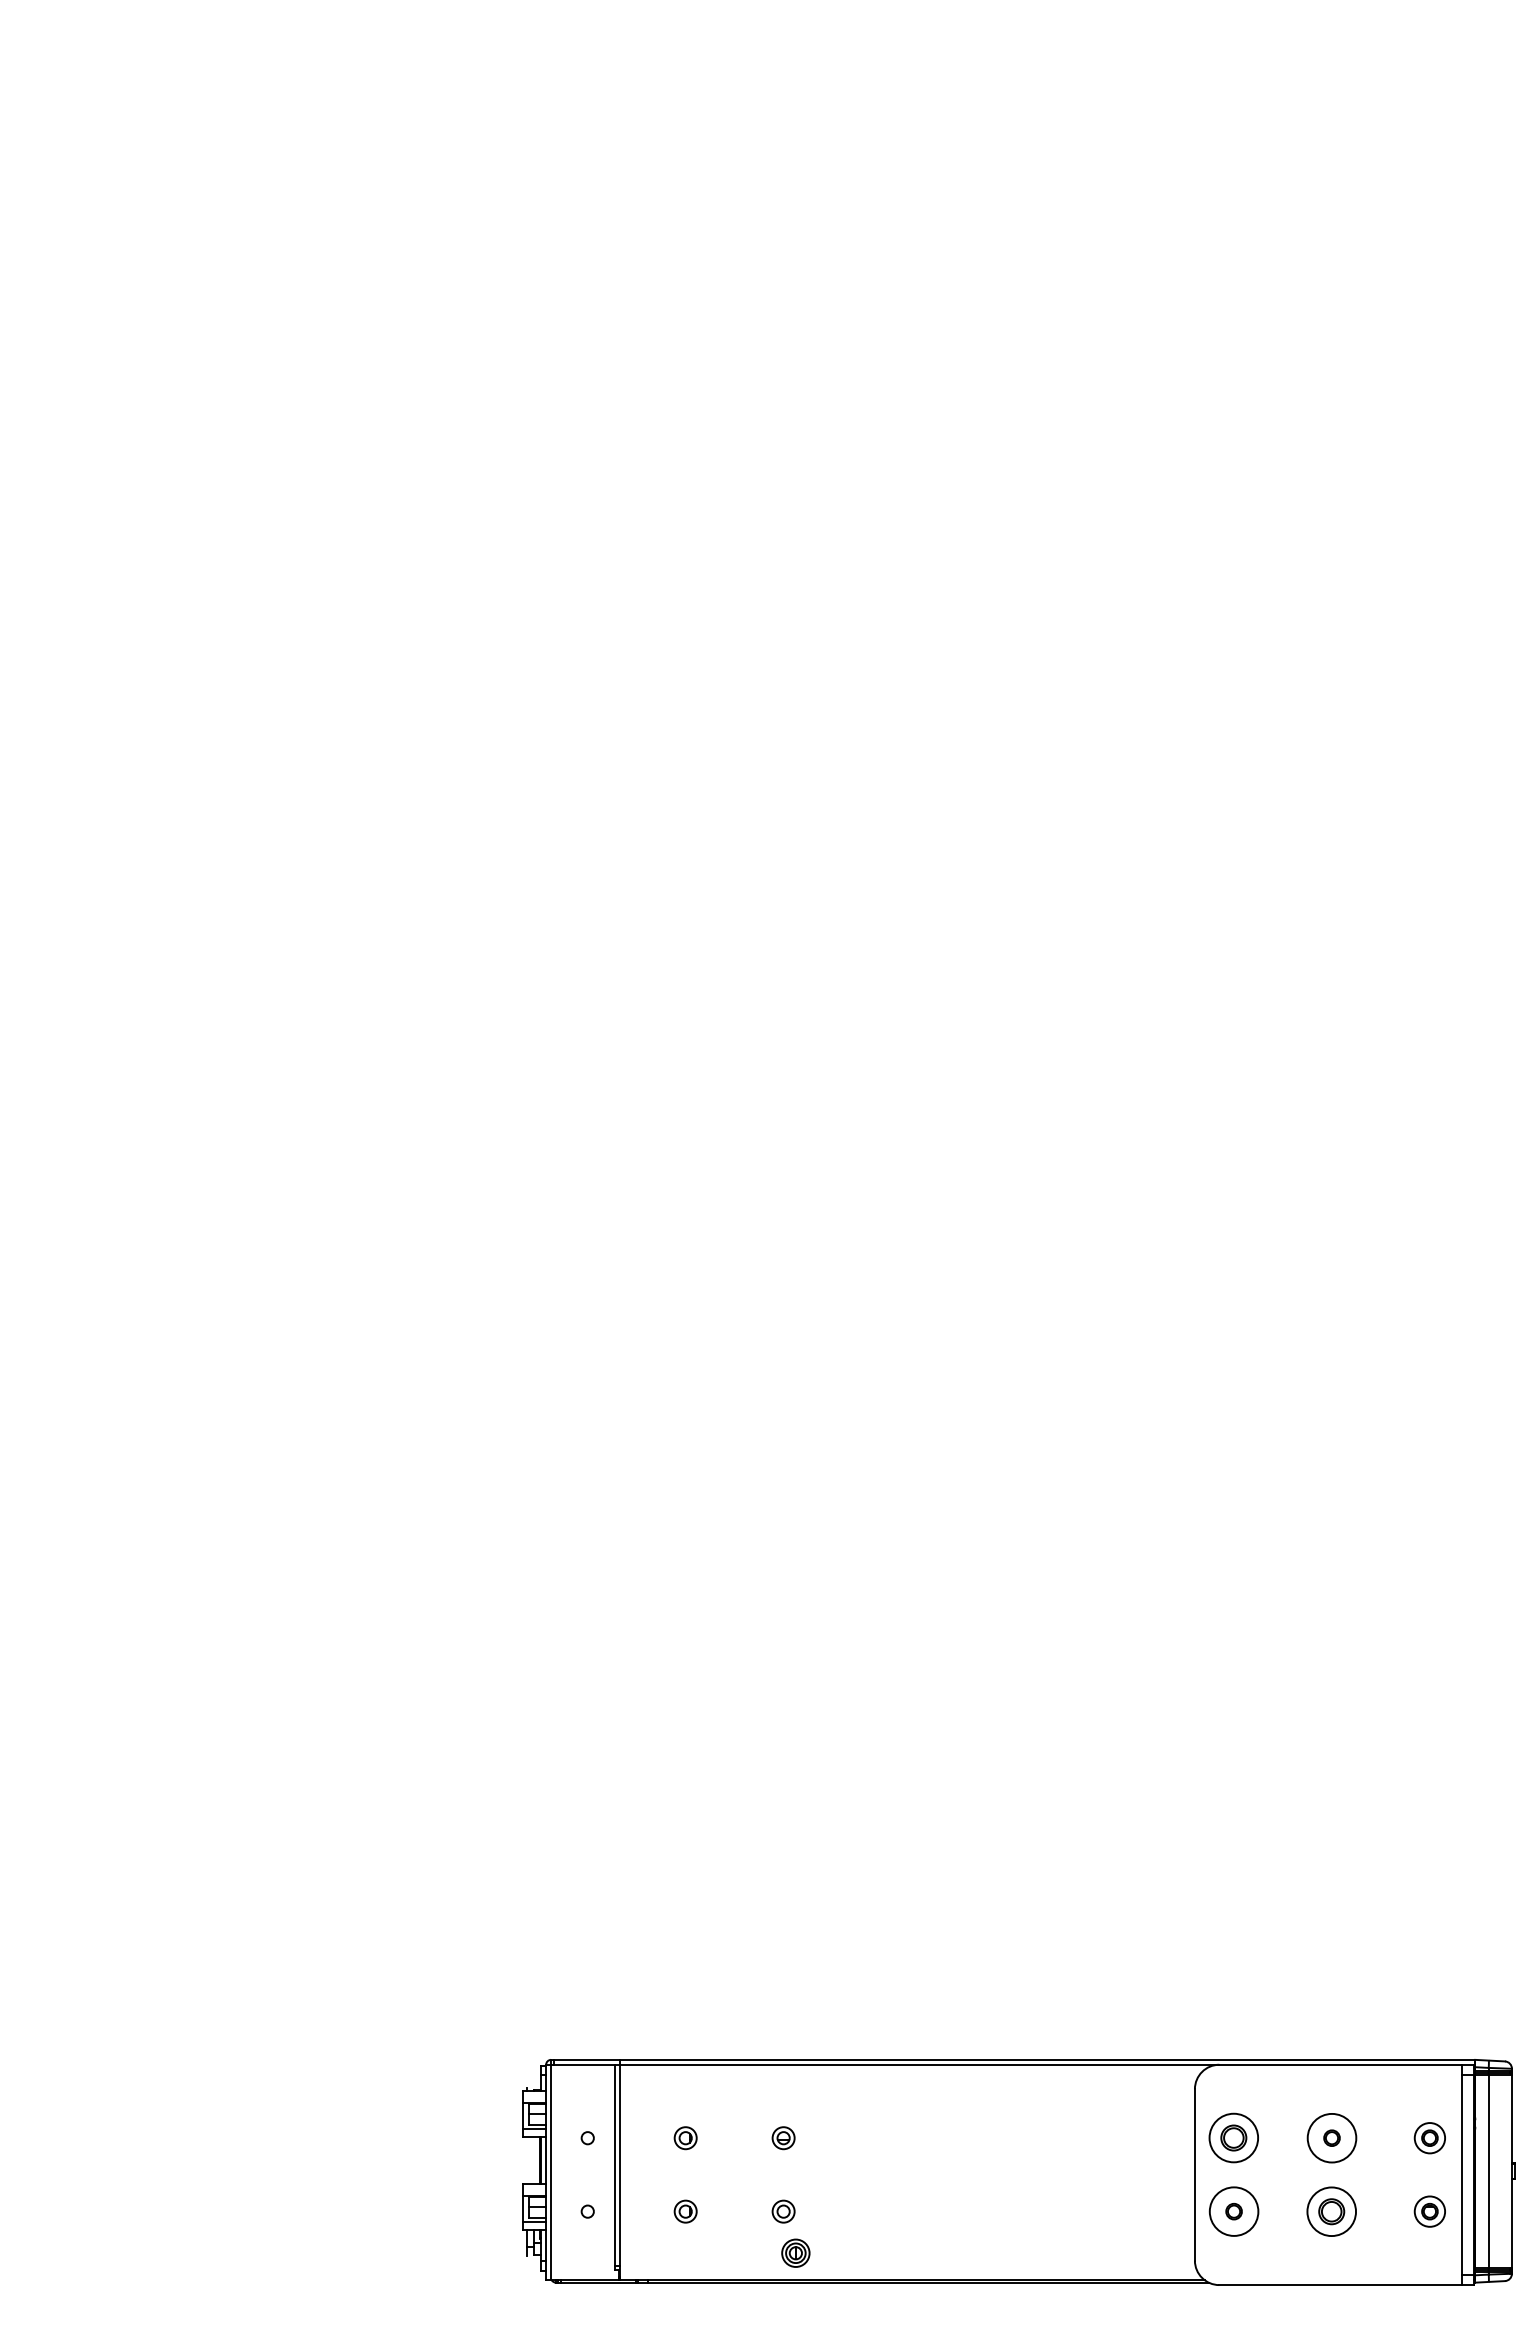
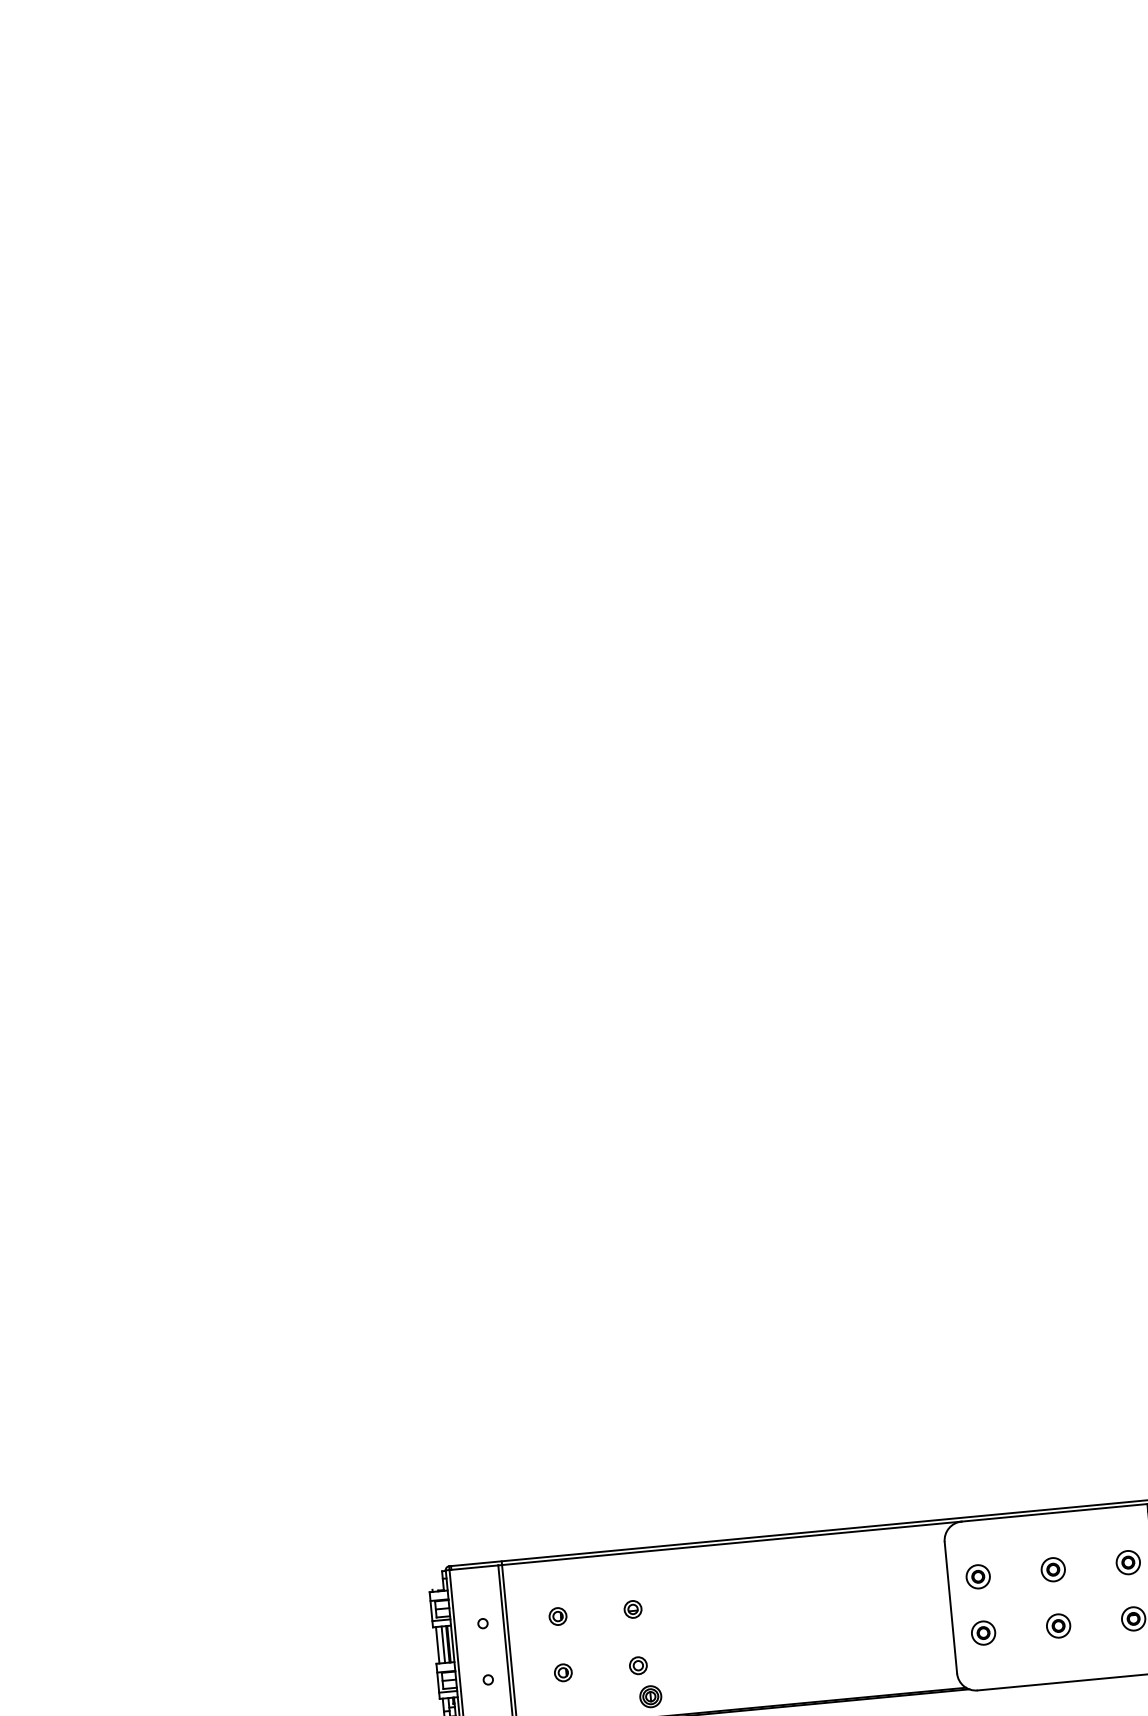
part: (1234, 2138) -> (978, 1577), size x0.62
circle: (1331, 2138) -> (1052, 1569), size x0.62
line: (526, 2160) -> (437, 1645), added
line: (533, 2160) -> (443, 1644), added
circle: (1233, 2211) -> (983, 1633), size x0.62
part: (1332, 2211) -> (1058, 1625), size x0.62

